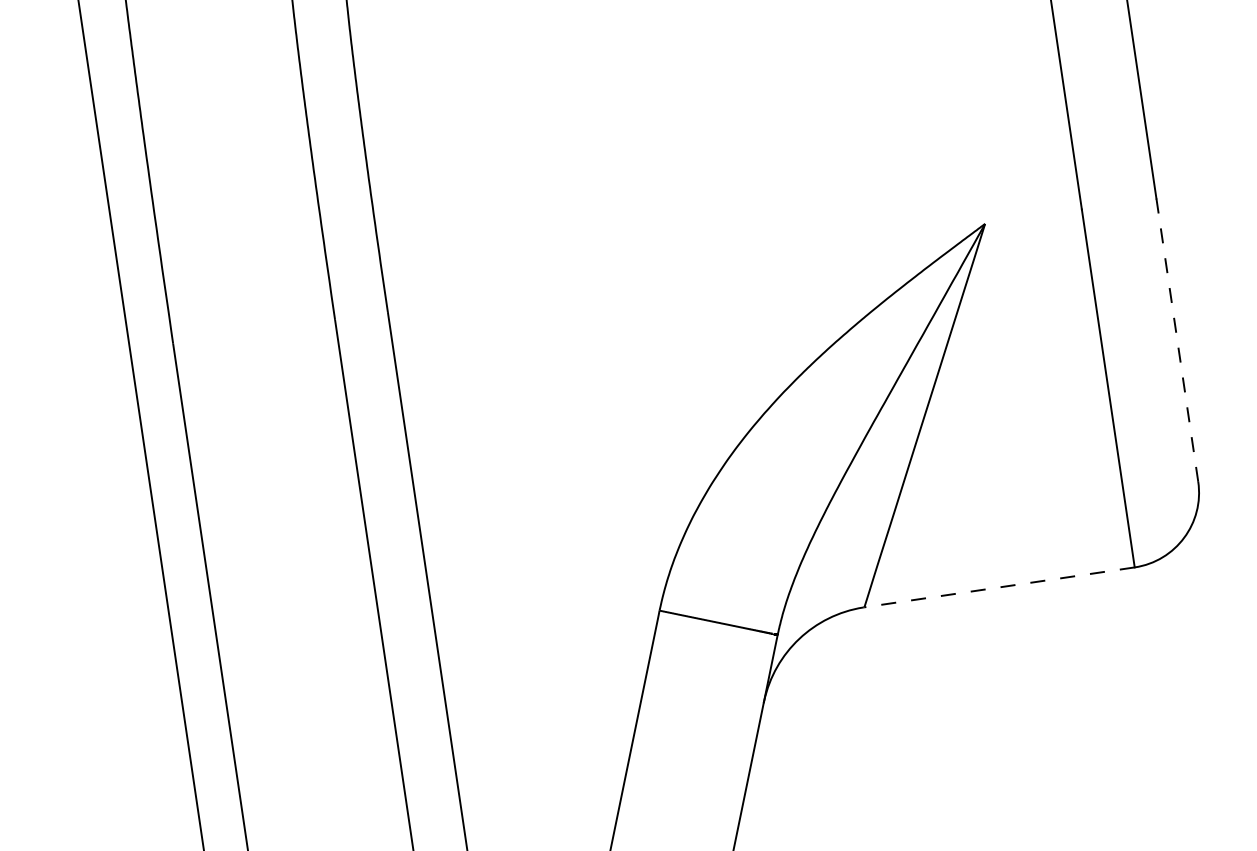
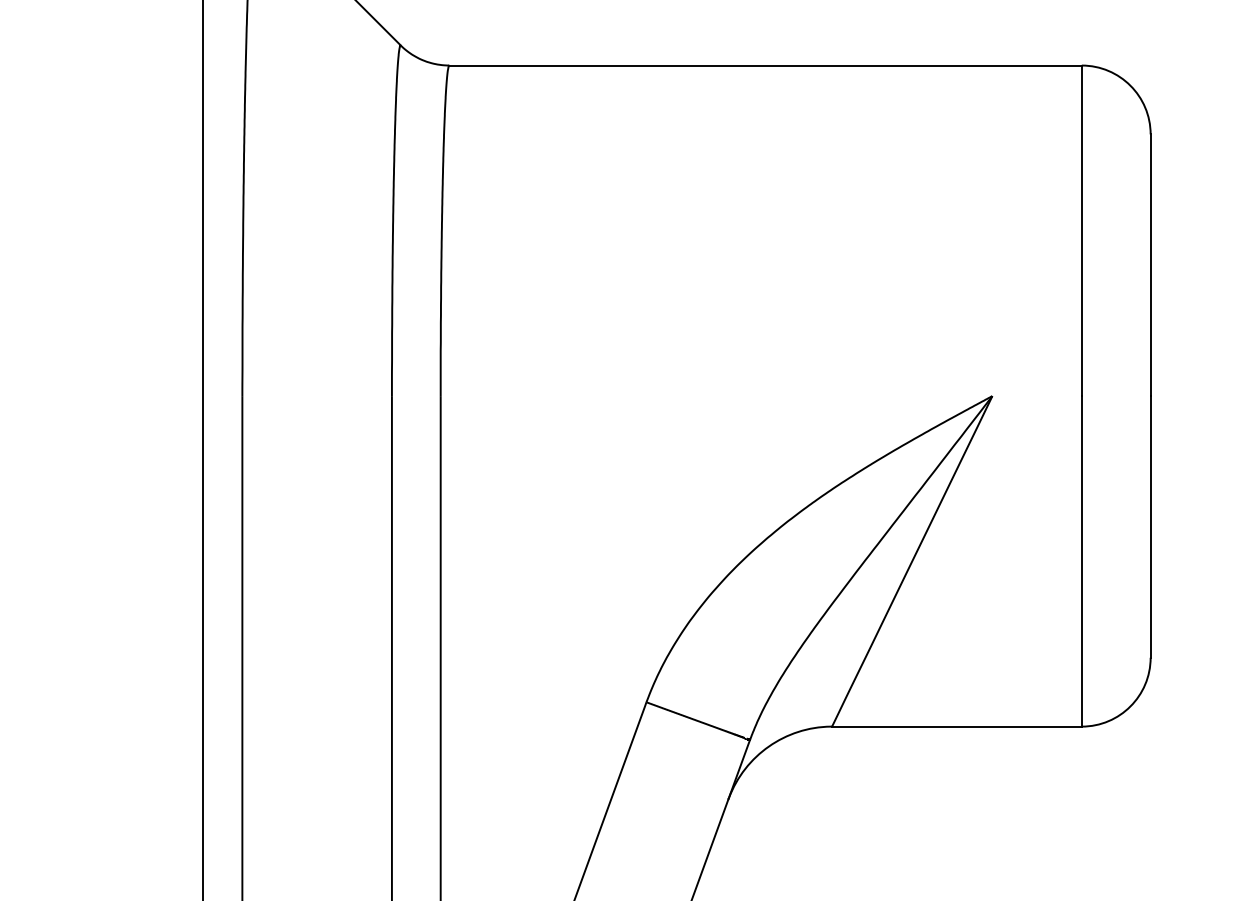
line: (1177, 339) -> (1150, 526), dashed -> solid
line: (999, 587) -> (956, 726), dashed -> solid

